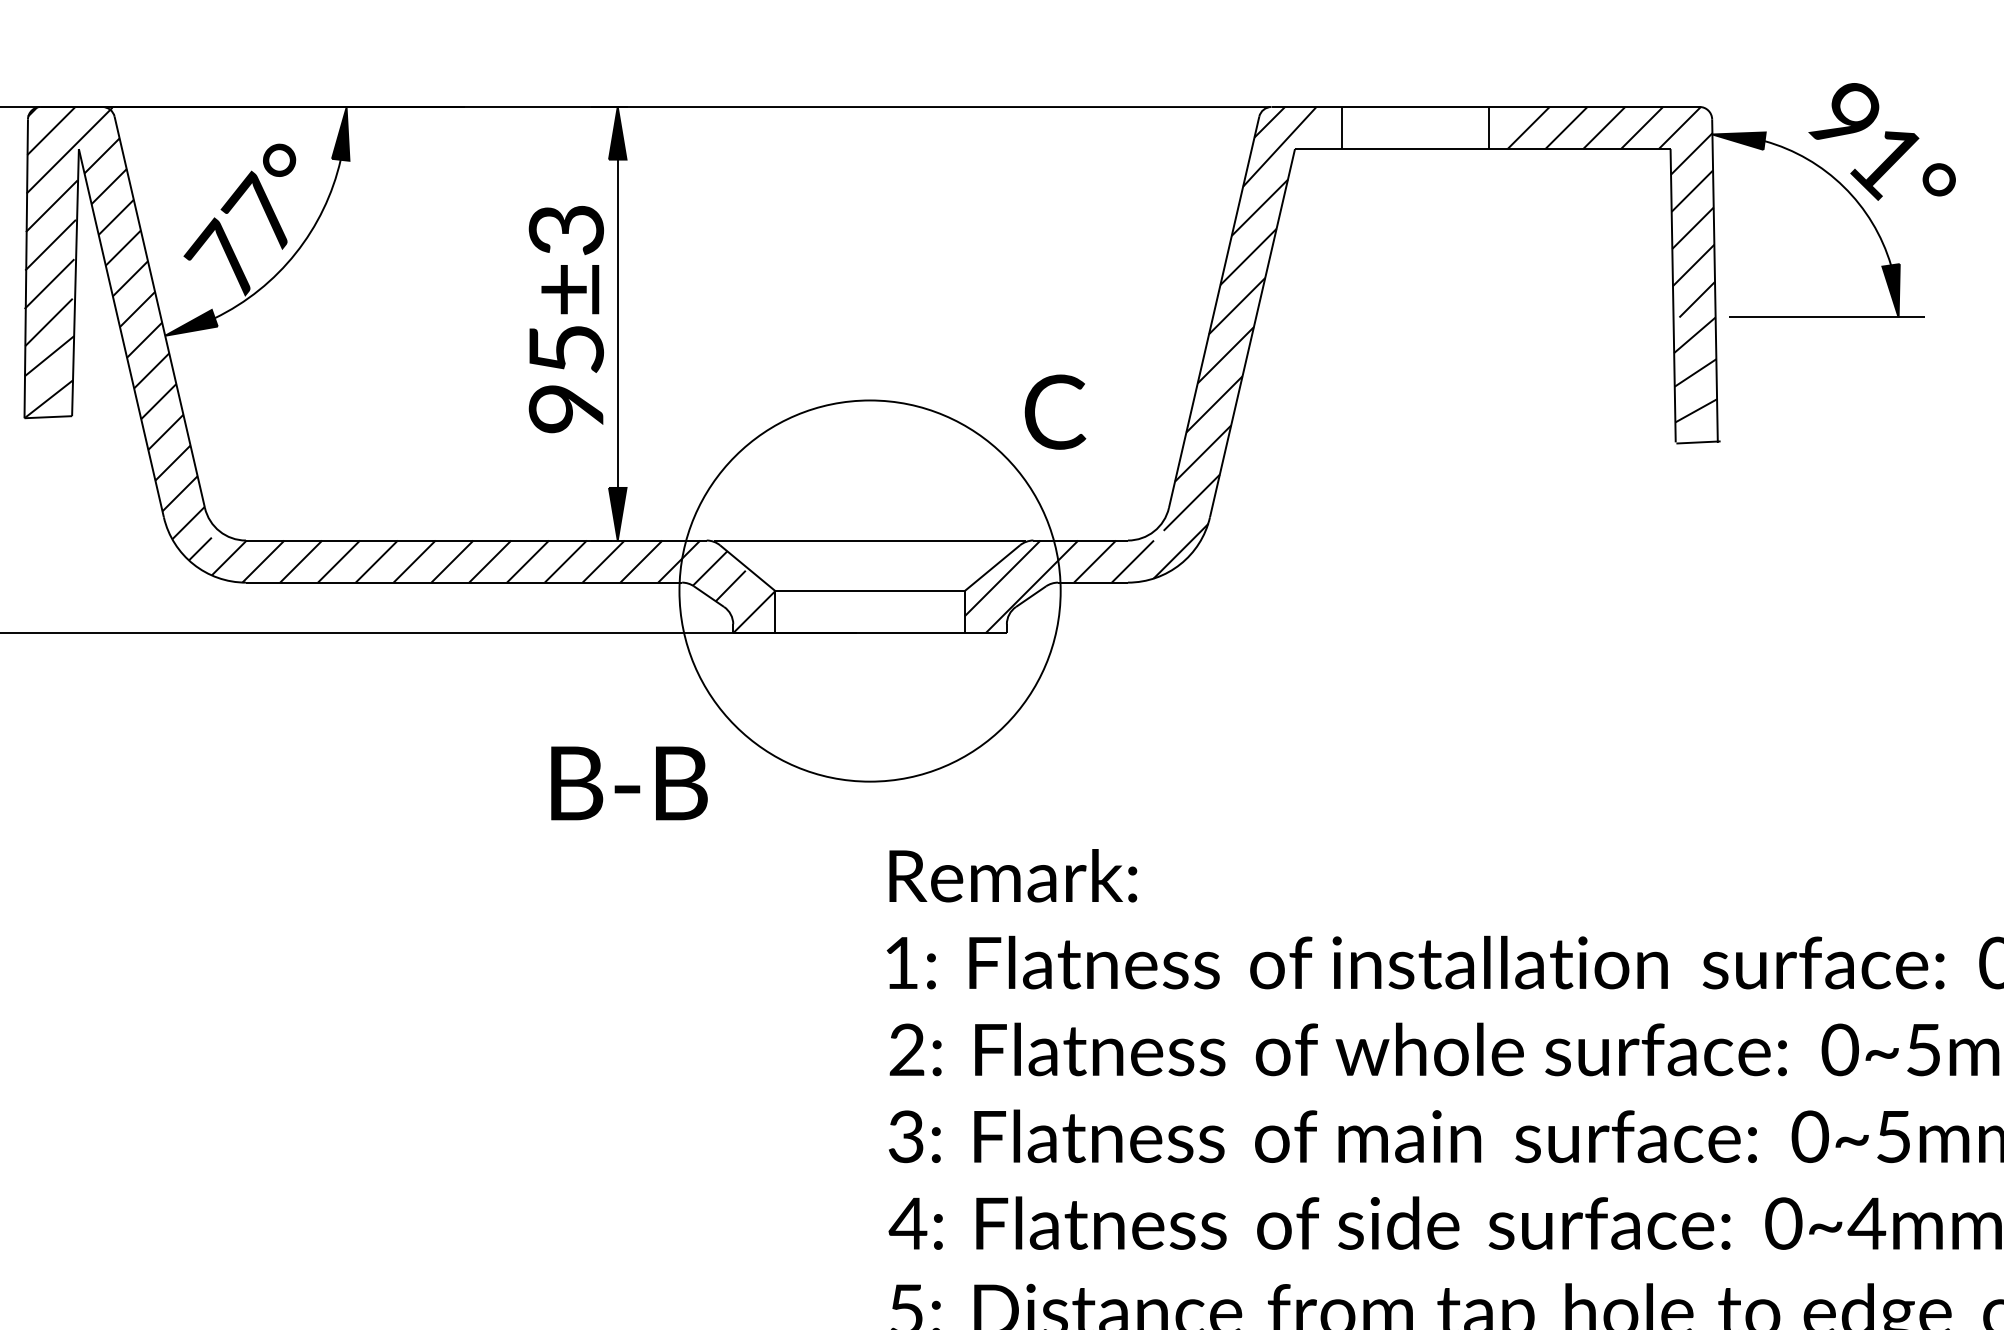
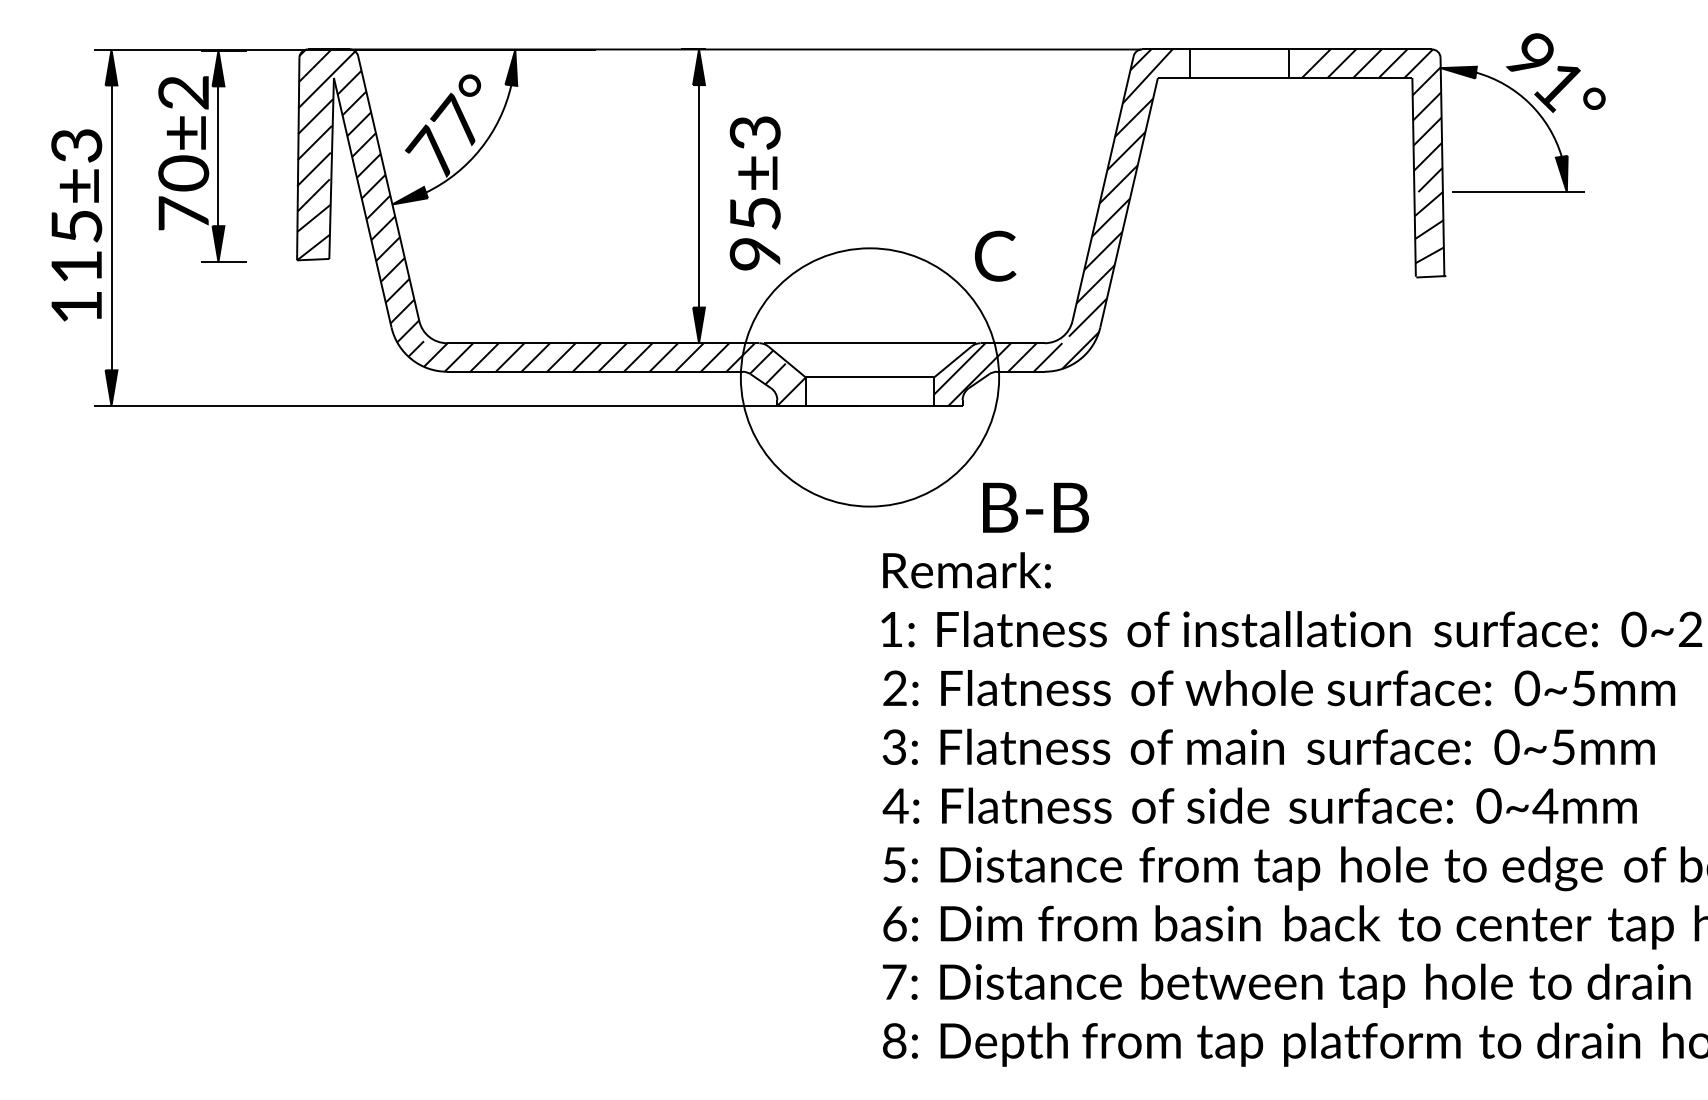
text: (565, 319) -> (754, 193), moved
text: (628, 782) -> (1035, 507), moved

